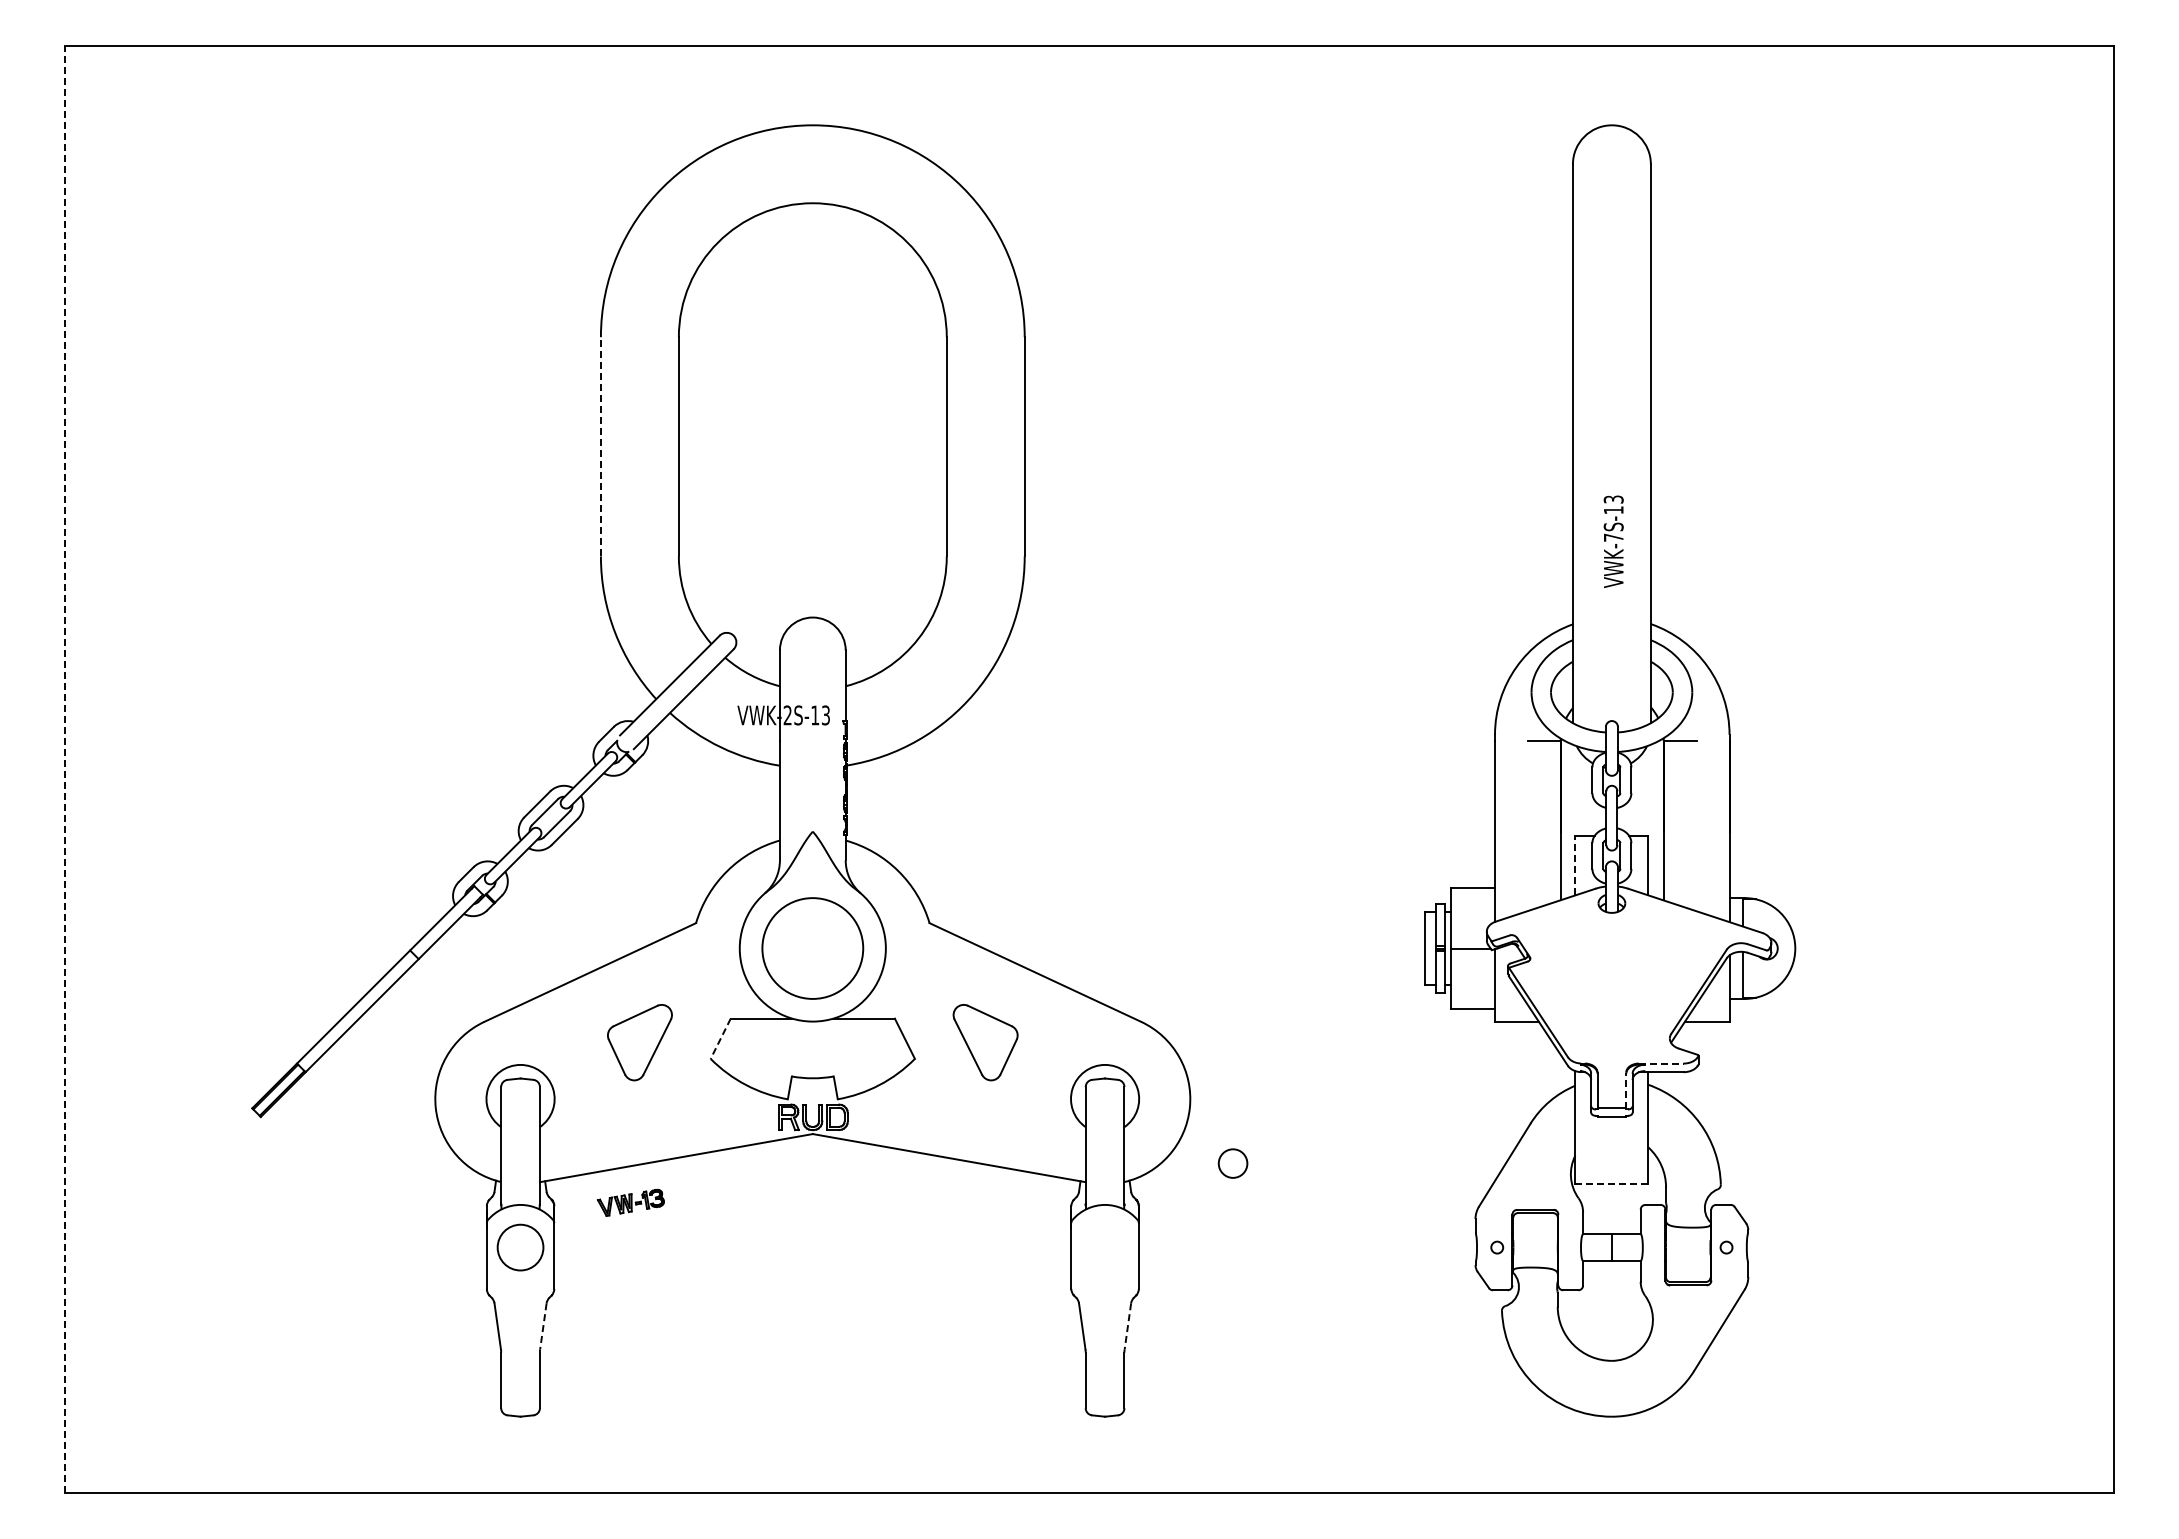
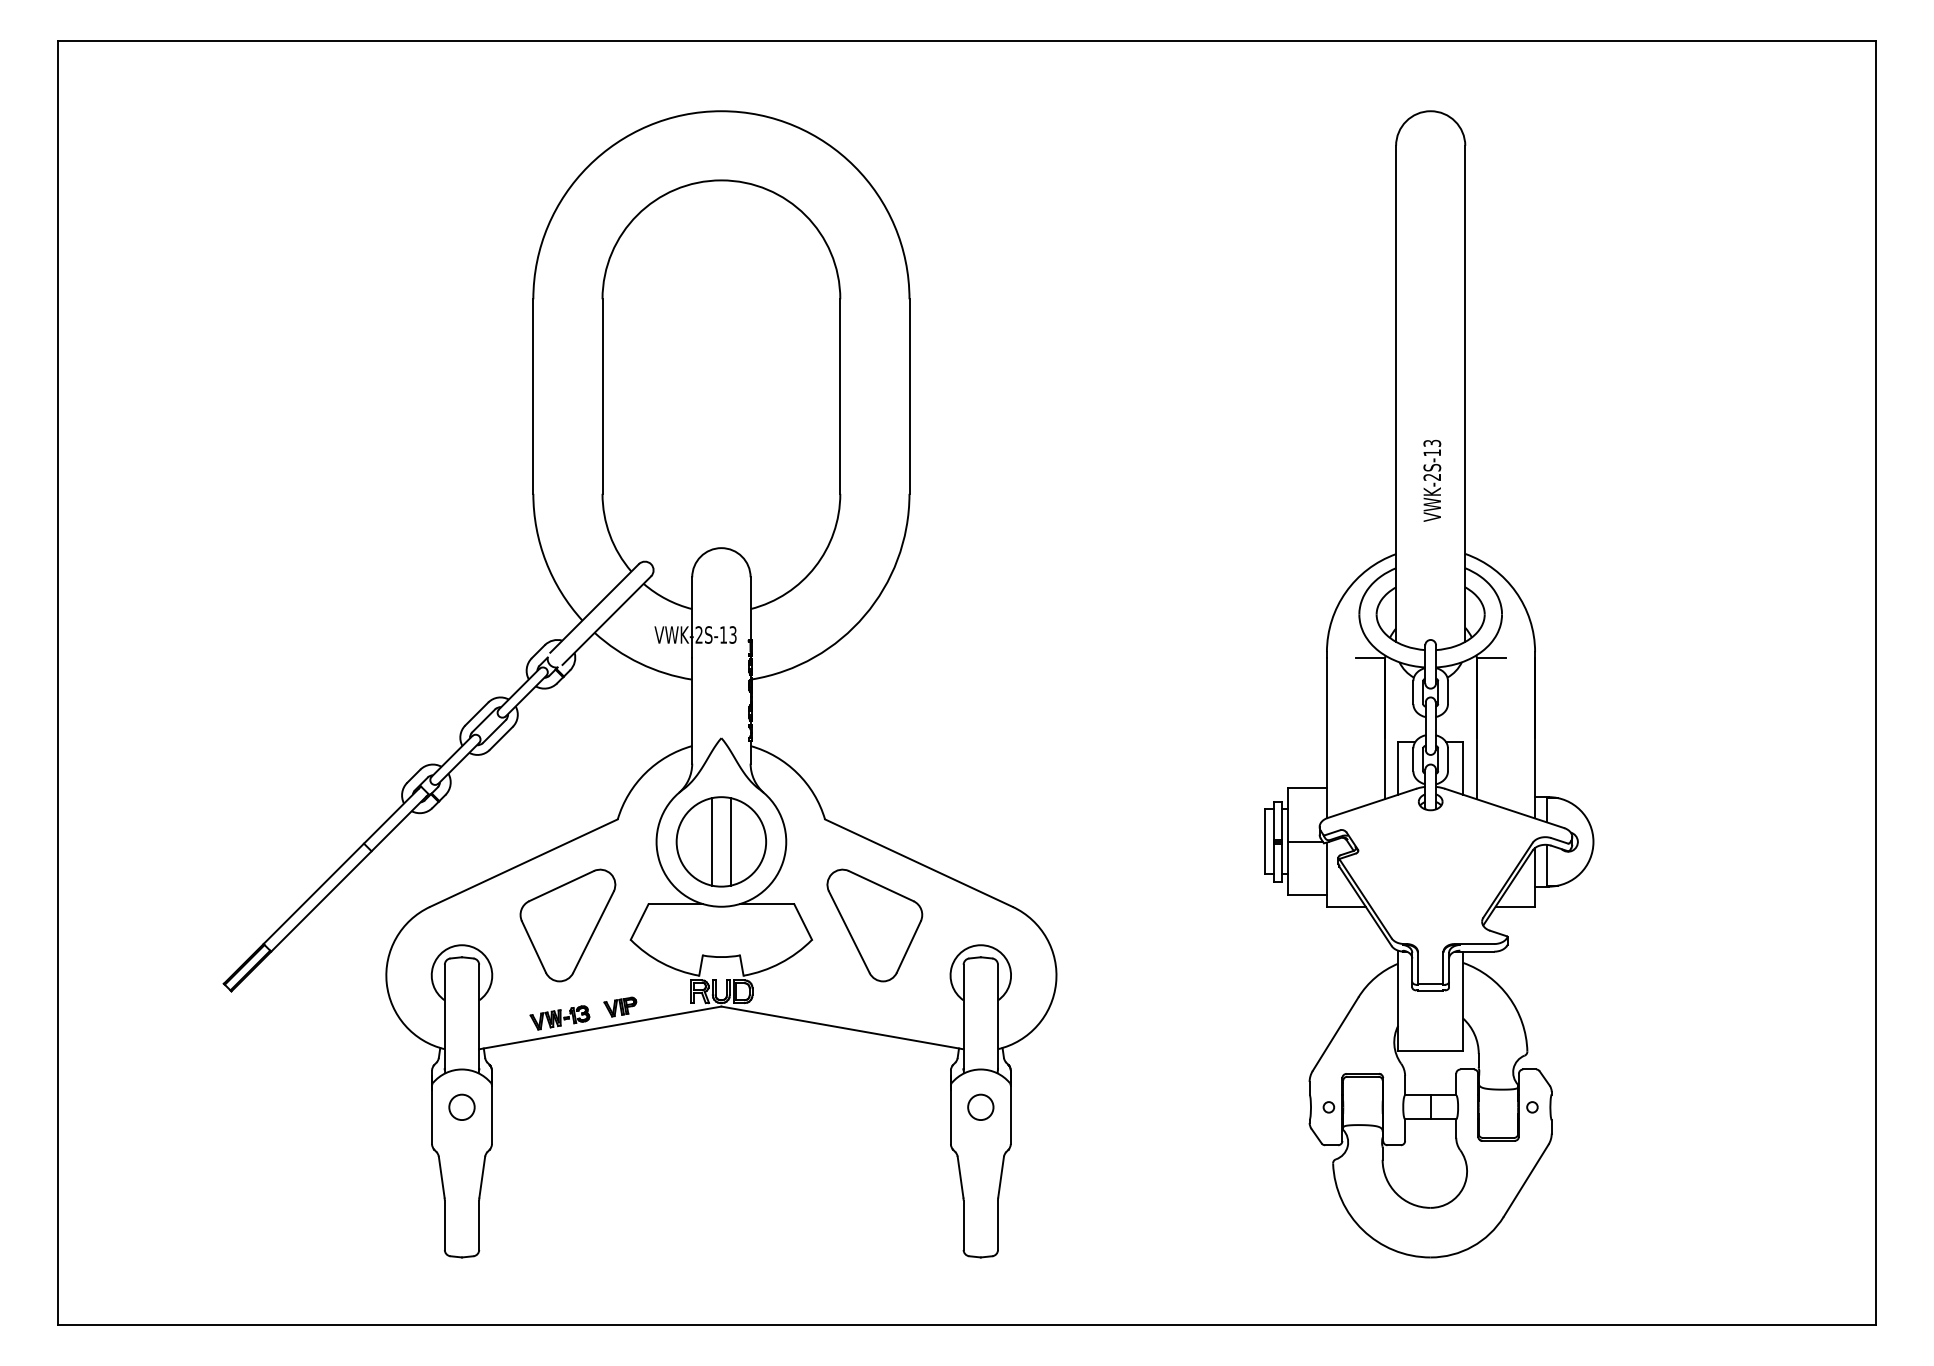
line: (600, 446) -> (532, 396), dashed -> solid
text: (1613, 537) -> (1432, 477), VWK-7S-13 -> VWK-2S-13
line: (65, 769) -> (58, 683), dashed -> solid
line: (1575, 865) -> (1398, 768), dashed -> solid
line: (801, 948) -> (711, 841), added
line: (823, 948) -> (730, 841), added
line: (720, 1039) -> (639, 922), dashed -> solid
part: (639, 1042) -> (567, 925), size x1.67
part: (985, 1042) -> (874, 925), size x1.67
line: (1661, 1063) -> (1474, 943), dashed -> solid
line: (1626, 1090) -> (1443, 967), dashed -> solid
part: (698, 1134) -> (619, 1006), added
circle: (1232, 1163) -> (980, 1107), moved
line: (1611, 1184) -> (1430, 1051), dashed -> solid
part: (630, 1202) -> (559, 1017), moved
circle: (520, 1247) -> (461, 1107), size x0.62
line: (543, 1326) -> (482, 1177), dashed -> solid
line: (1127, 1326) -> (1000, 1177), dashed -> solid

